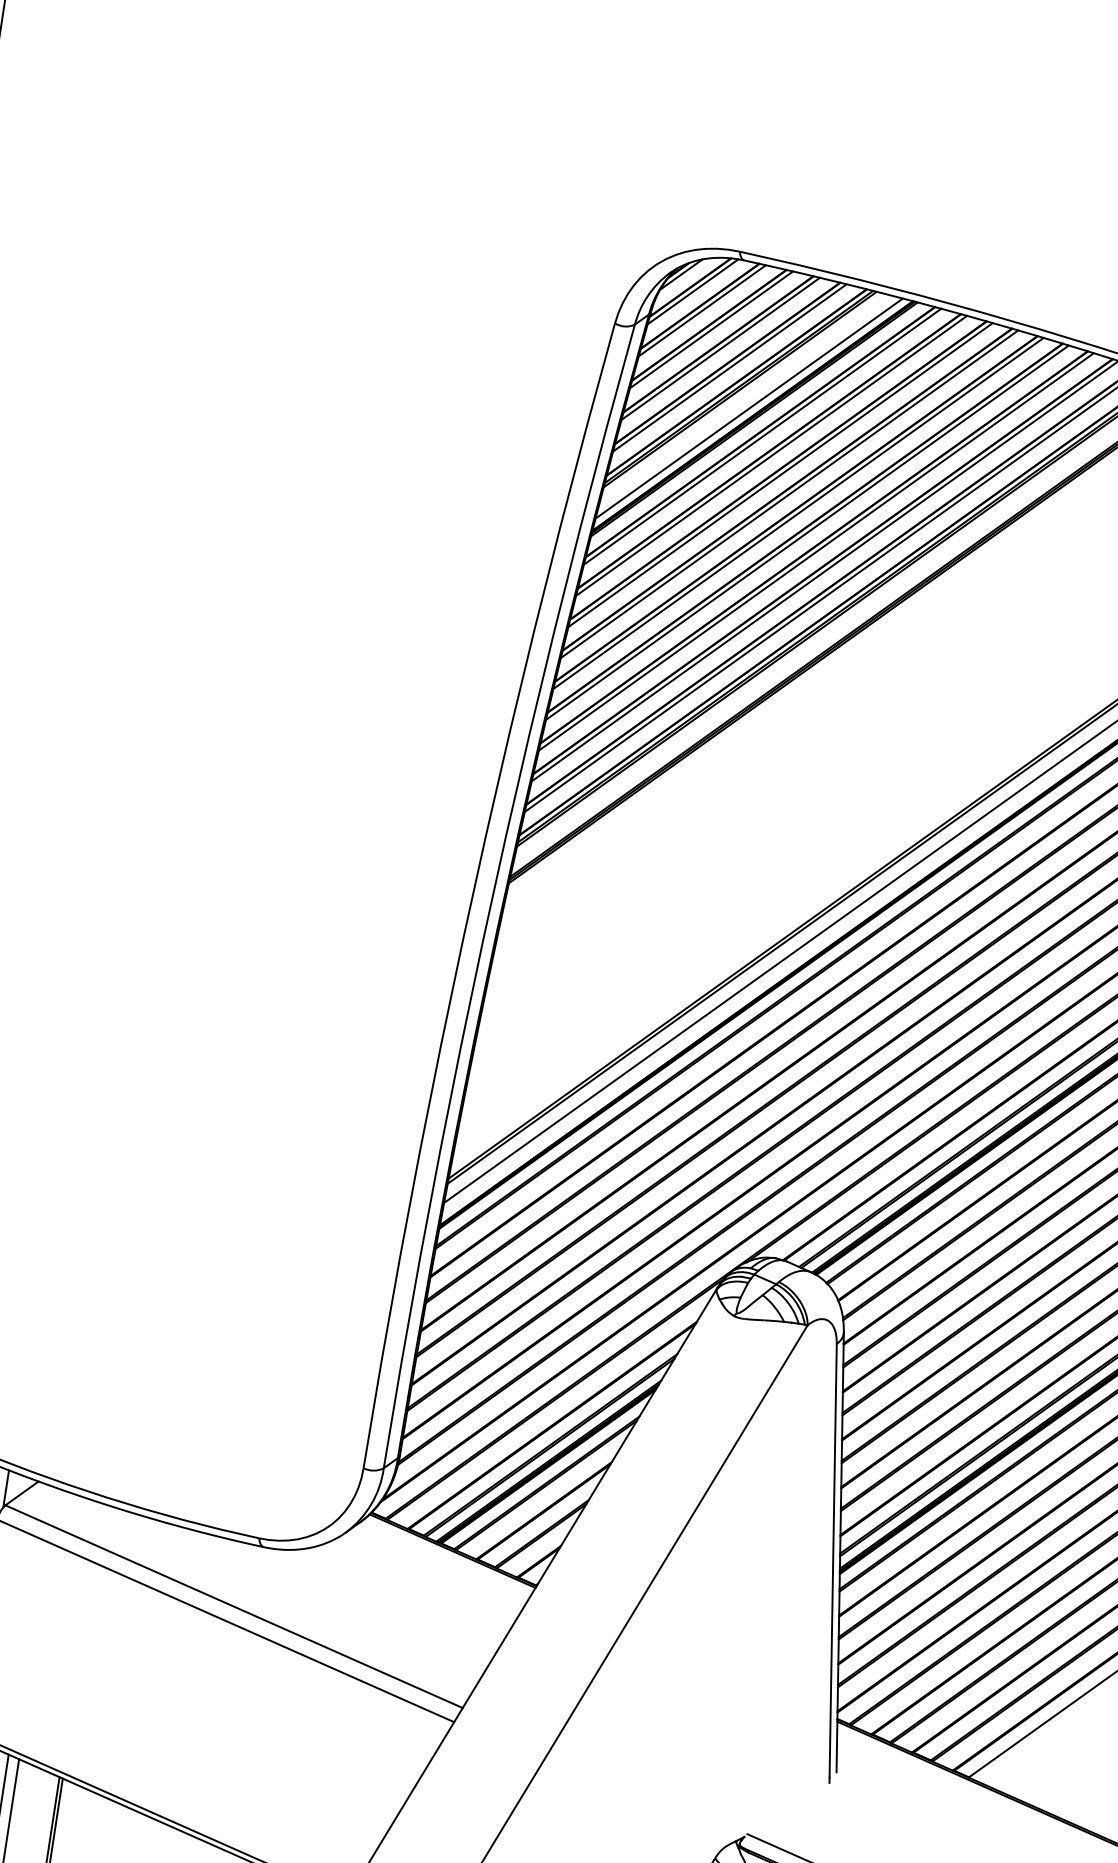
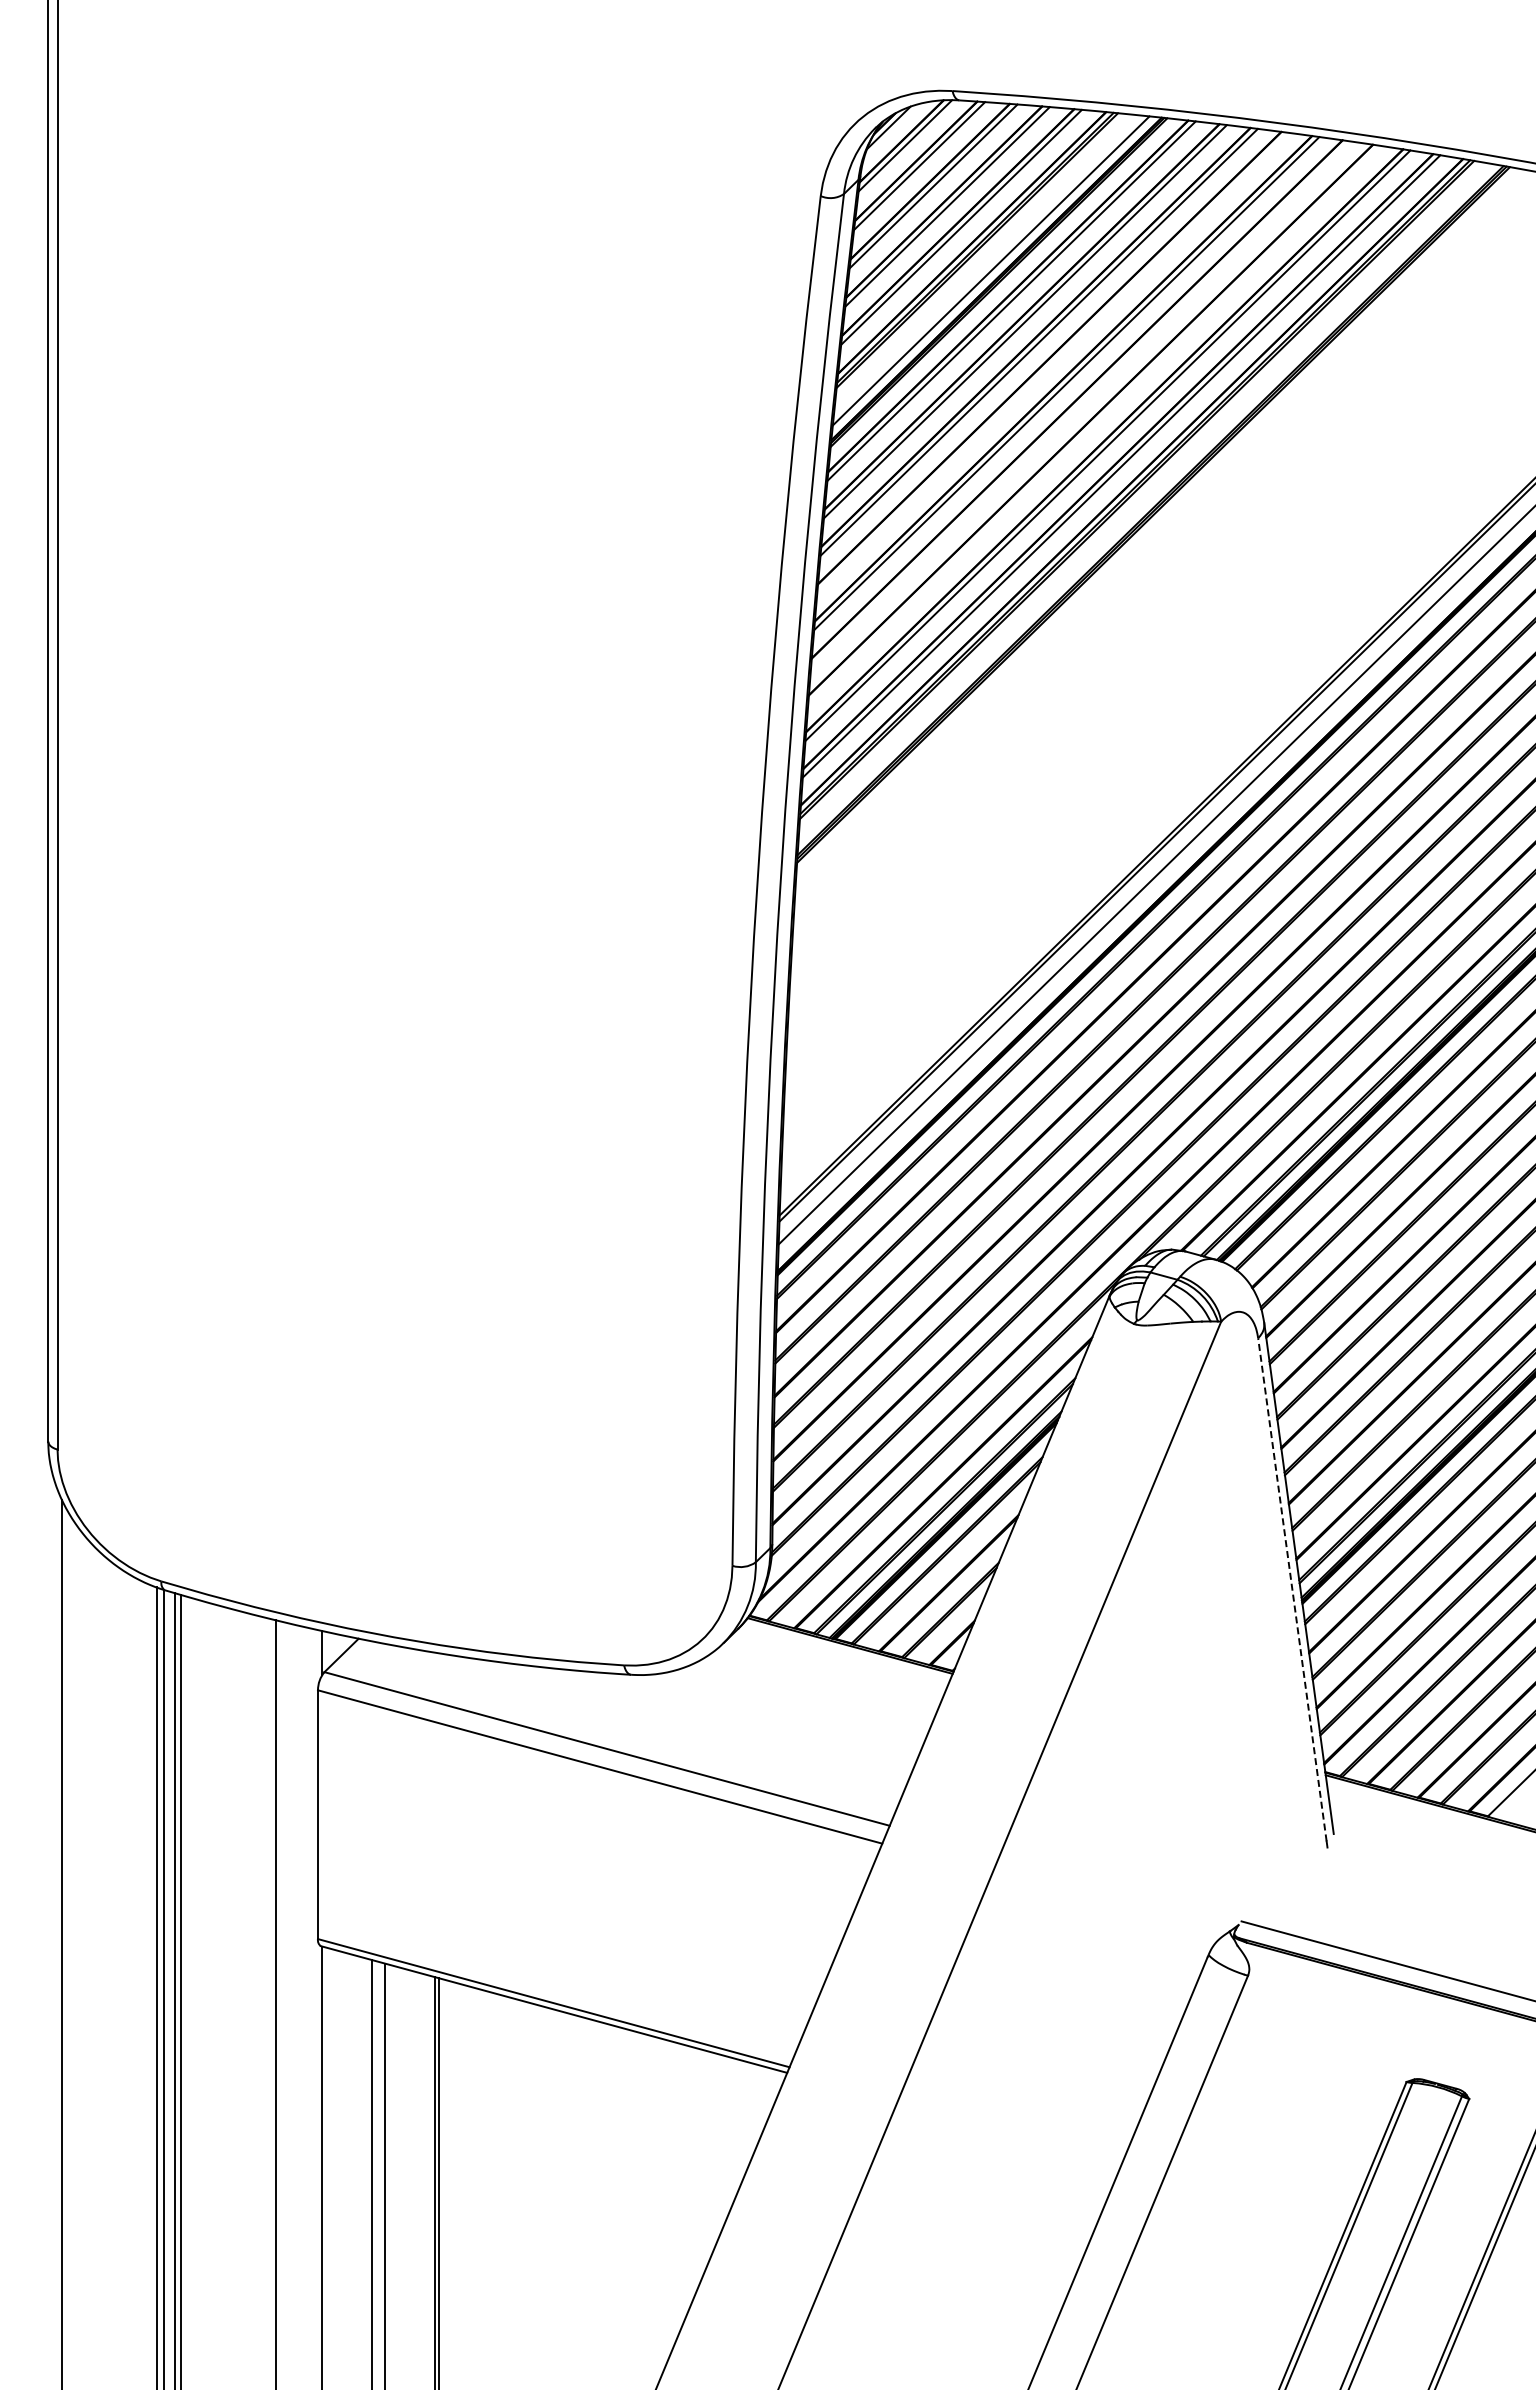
line: (789, 493) -> (1052, 362), removed
line: (807, 532) -> (1080, 404), removed
line: (816, 551) -> (1094, 424), removed
line: (833, 1560) -> (1292, 1589), solid -> dashed

